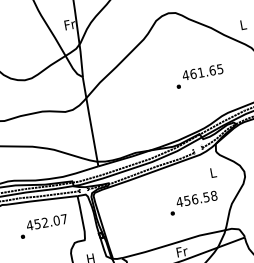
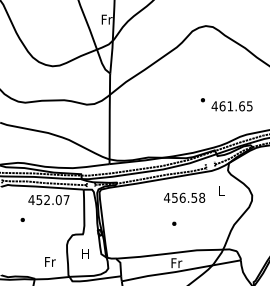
text: (202, 72) -> (231, 106), moved
text: (196, 198) -> (184, 197), moved
text: (46, 222) -> (48, 200), moved

